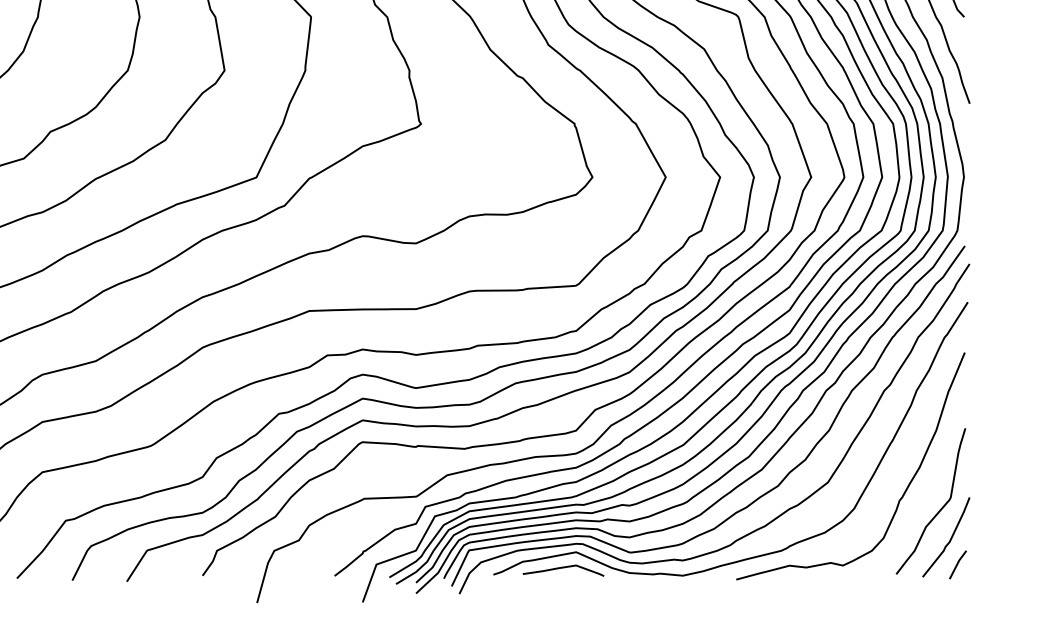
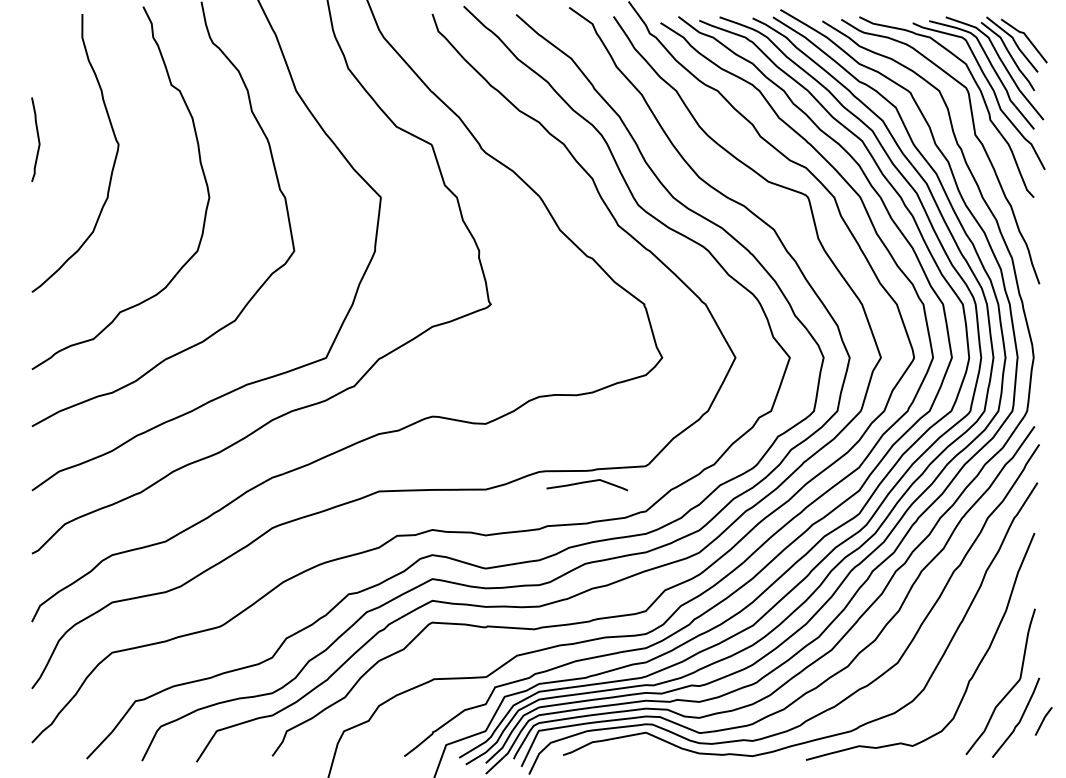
line: (957, 565) -> (1043, 721), moved
curve: (561, 569) -> (585, 483), moved

